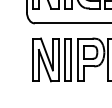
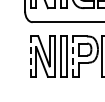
line: (32, 60) -> (30, 57), solid -> dashed
line: (77, 60) -> (72, 57), solid -> dashed

